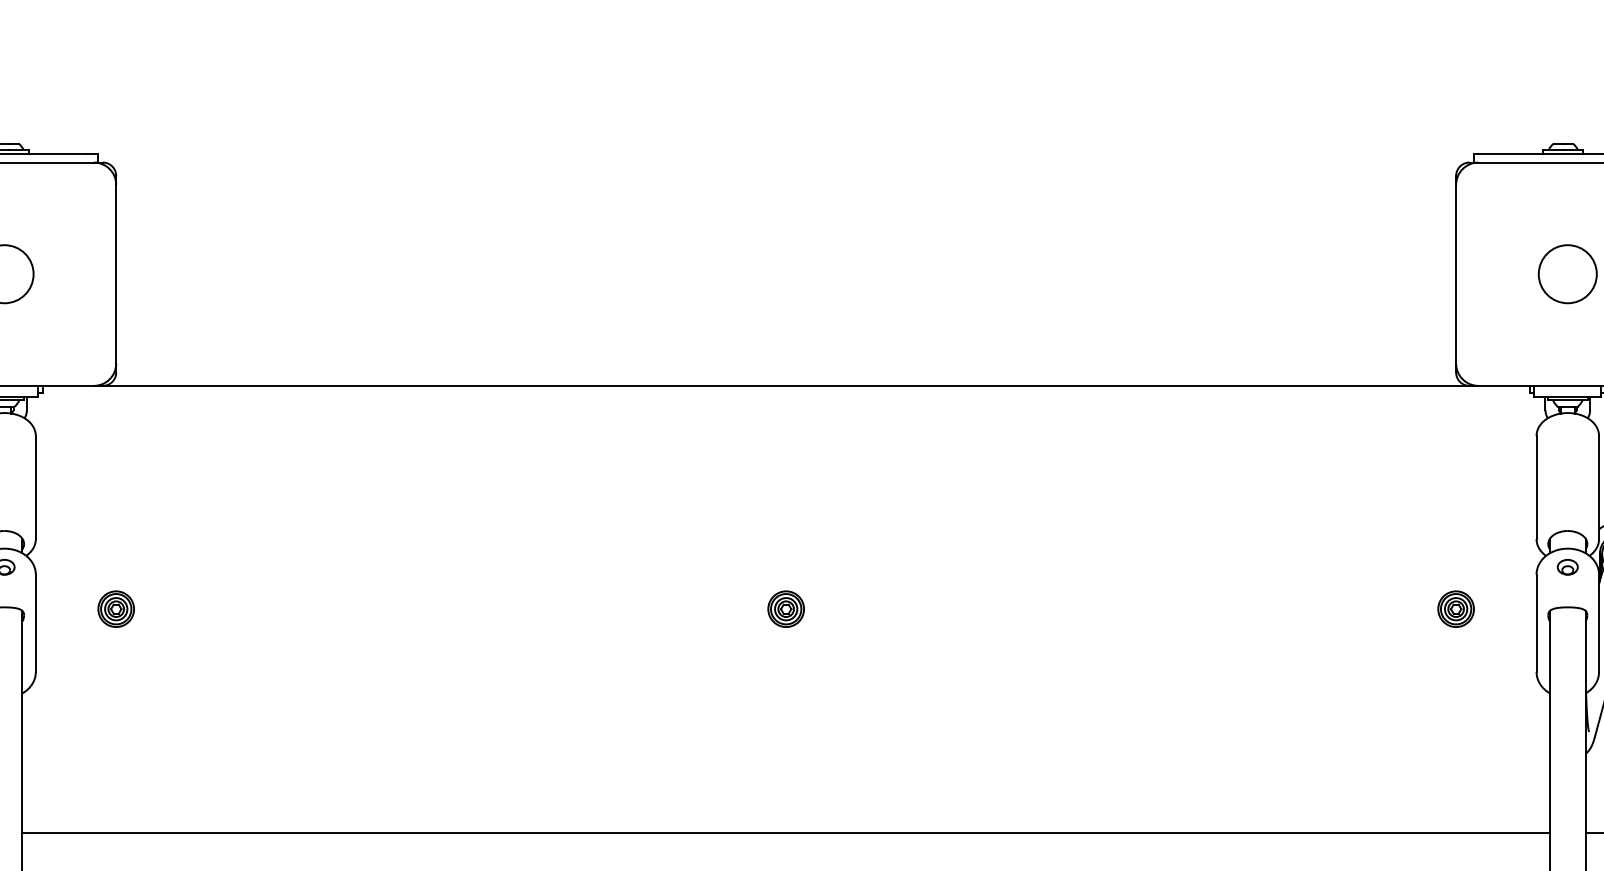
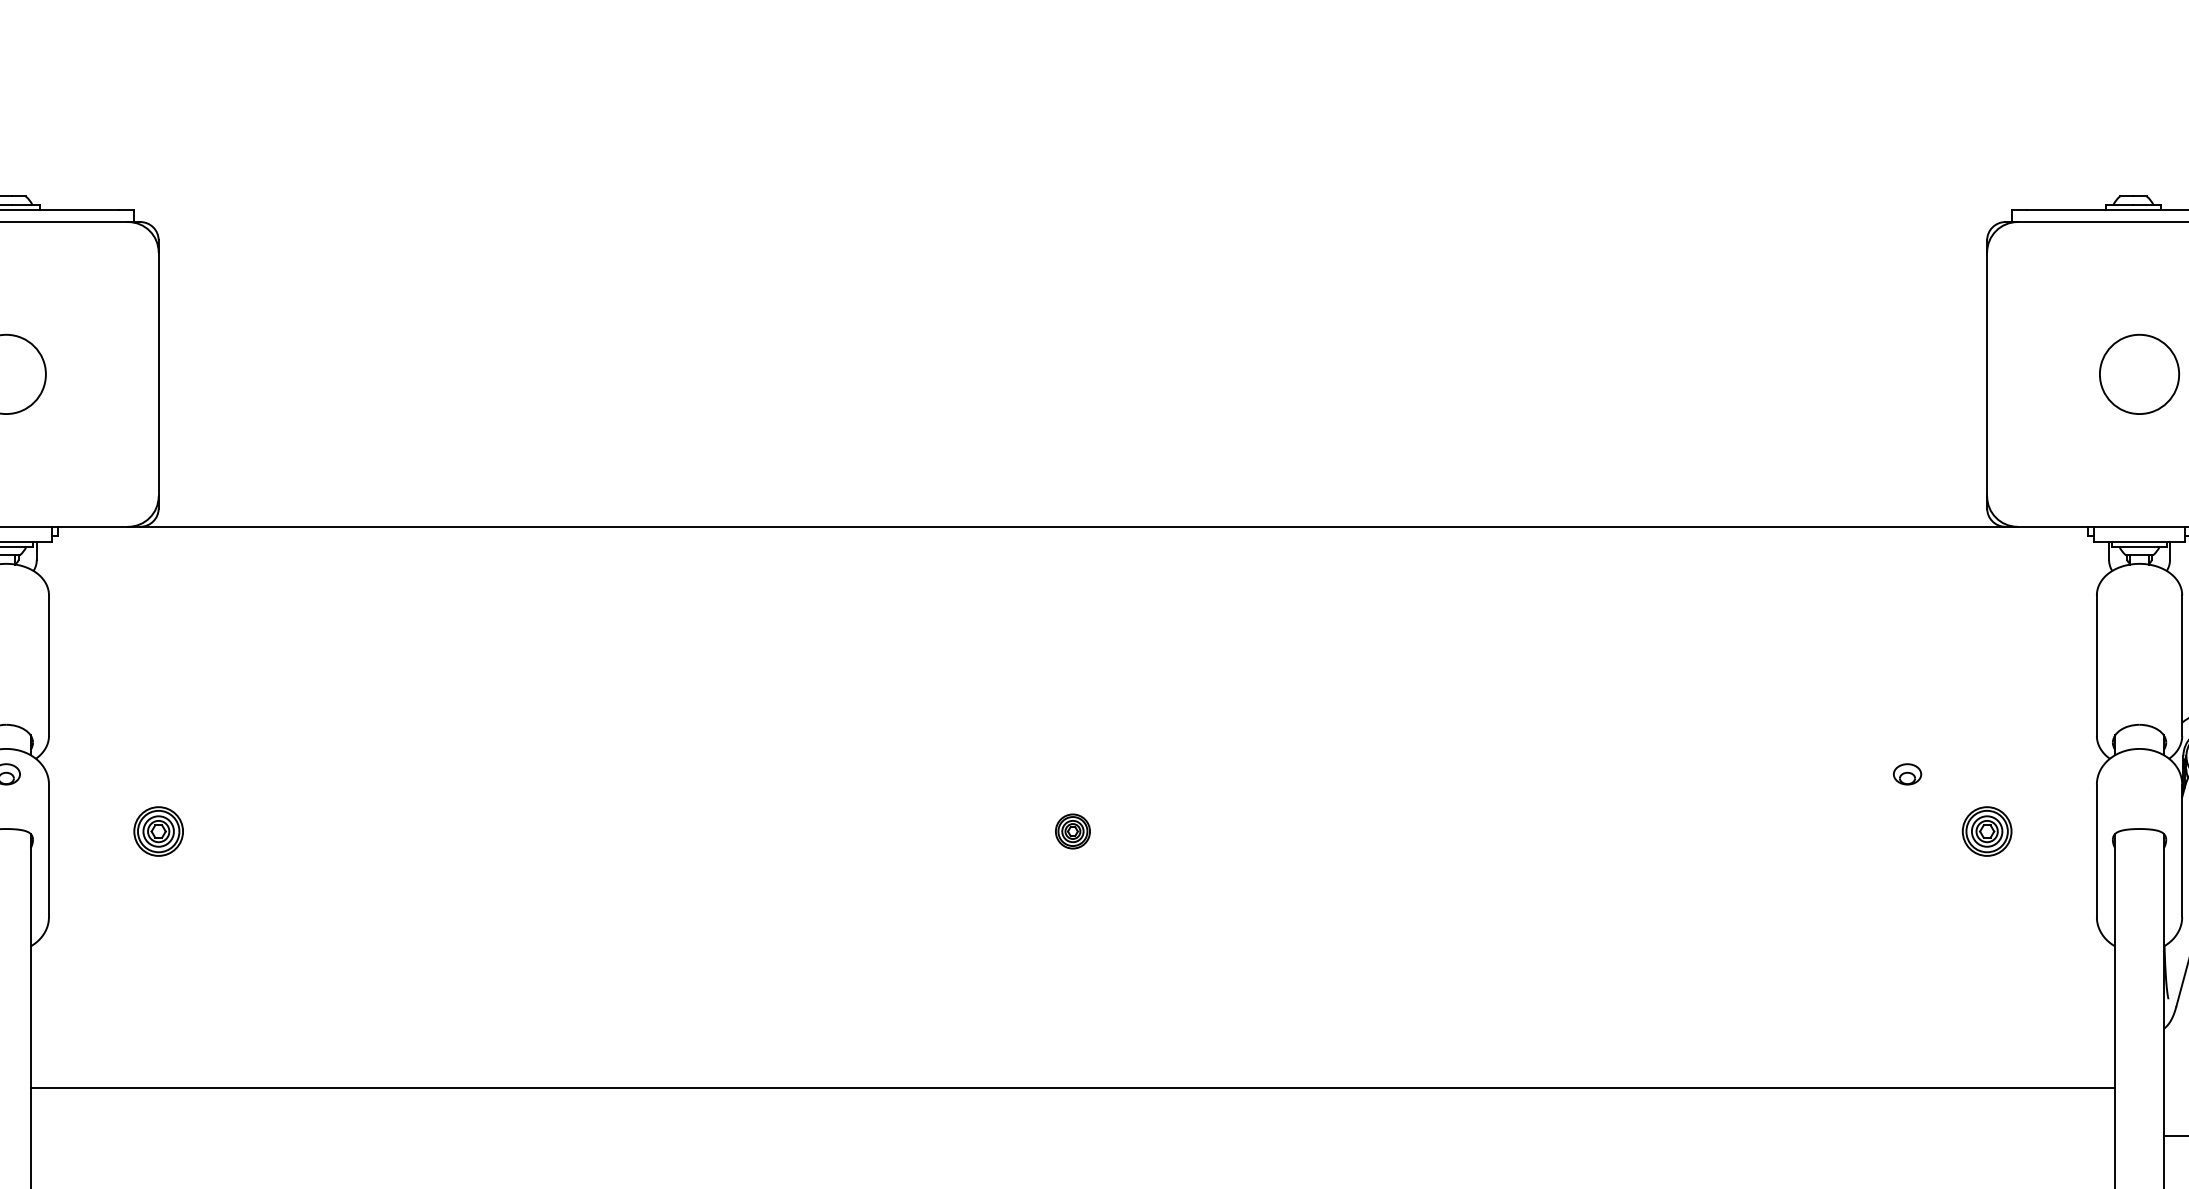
part: (1567, 567) -> (1907, 774), moved
part: (785, 609) -> (1072, 831), size x0.7
line: (785, 832) -> (1072, 1088), moved

